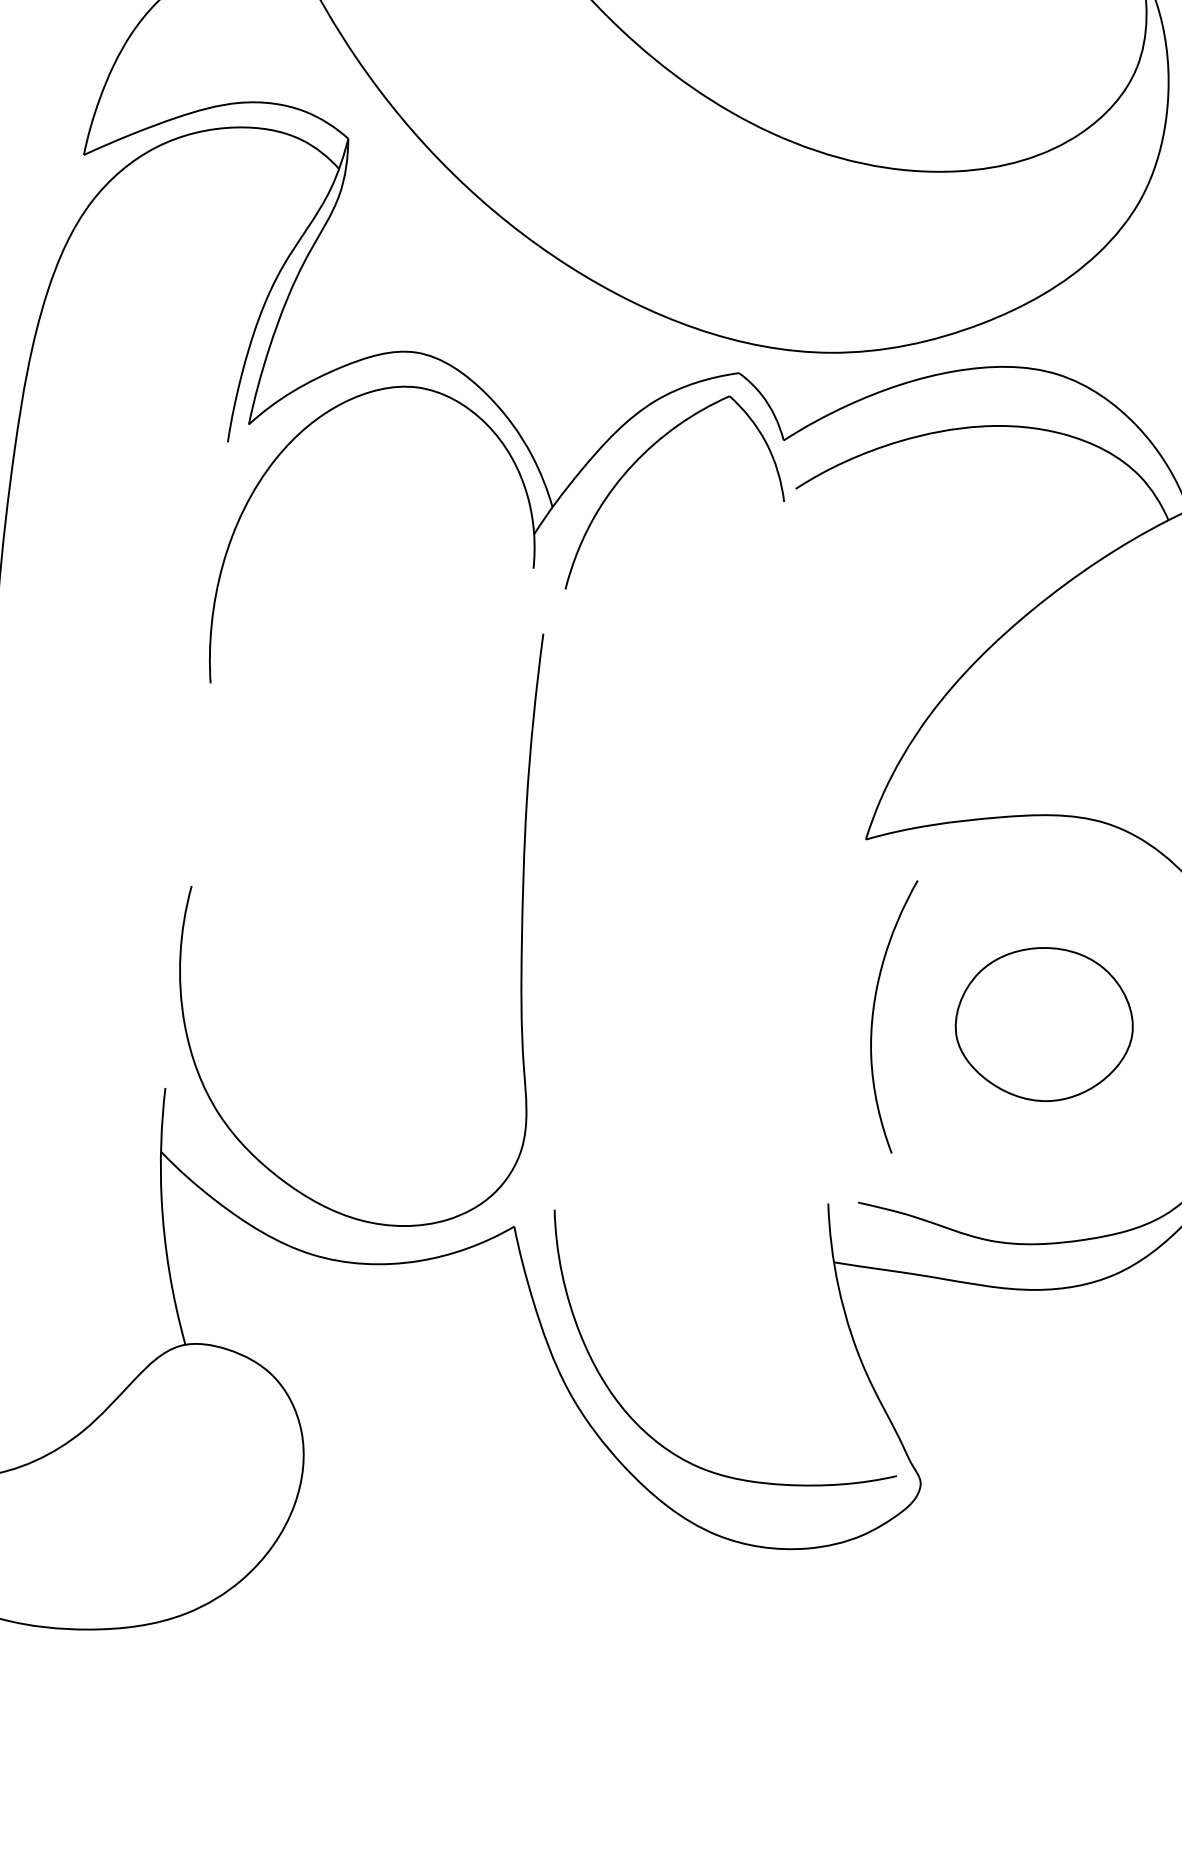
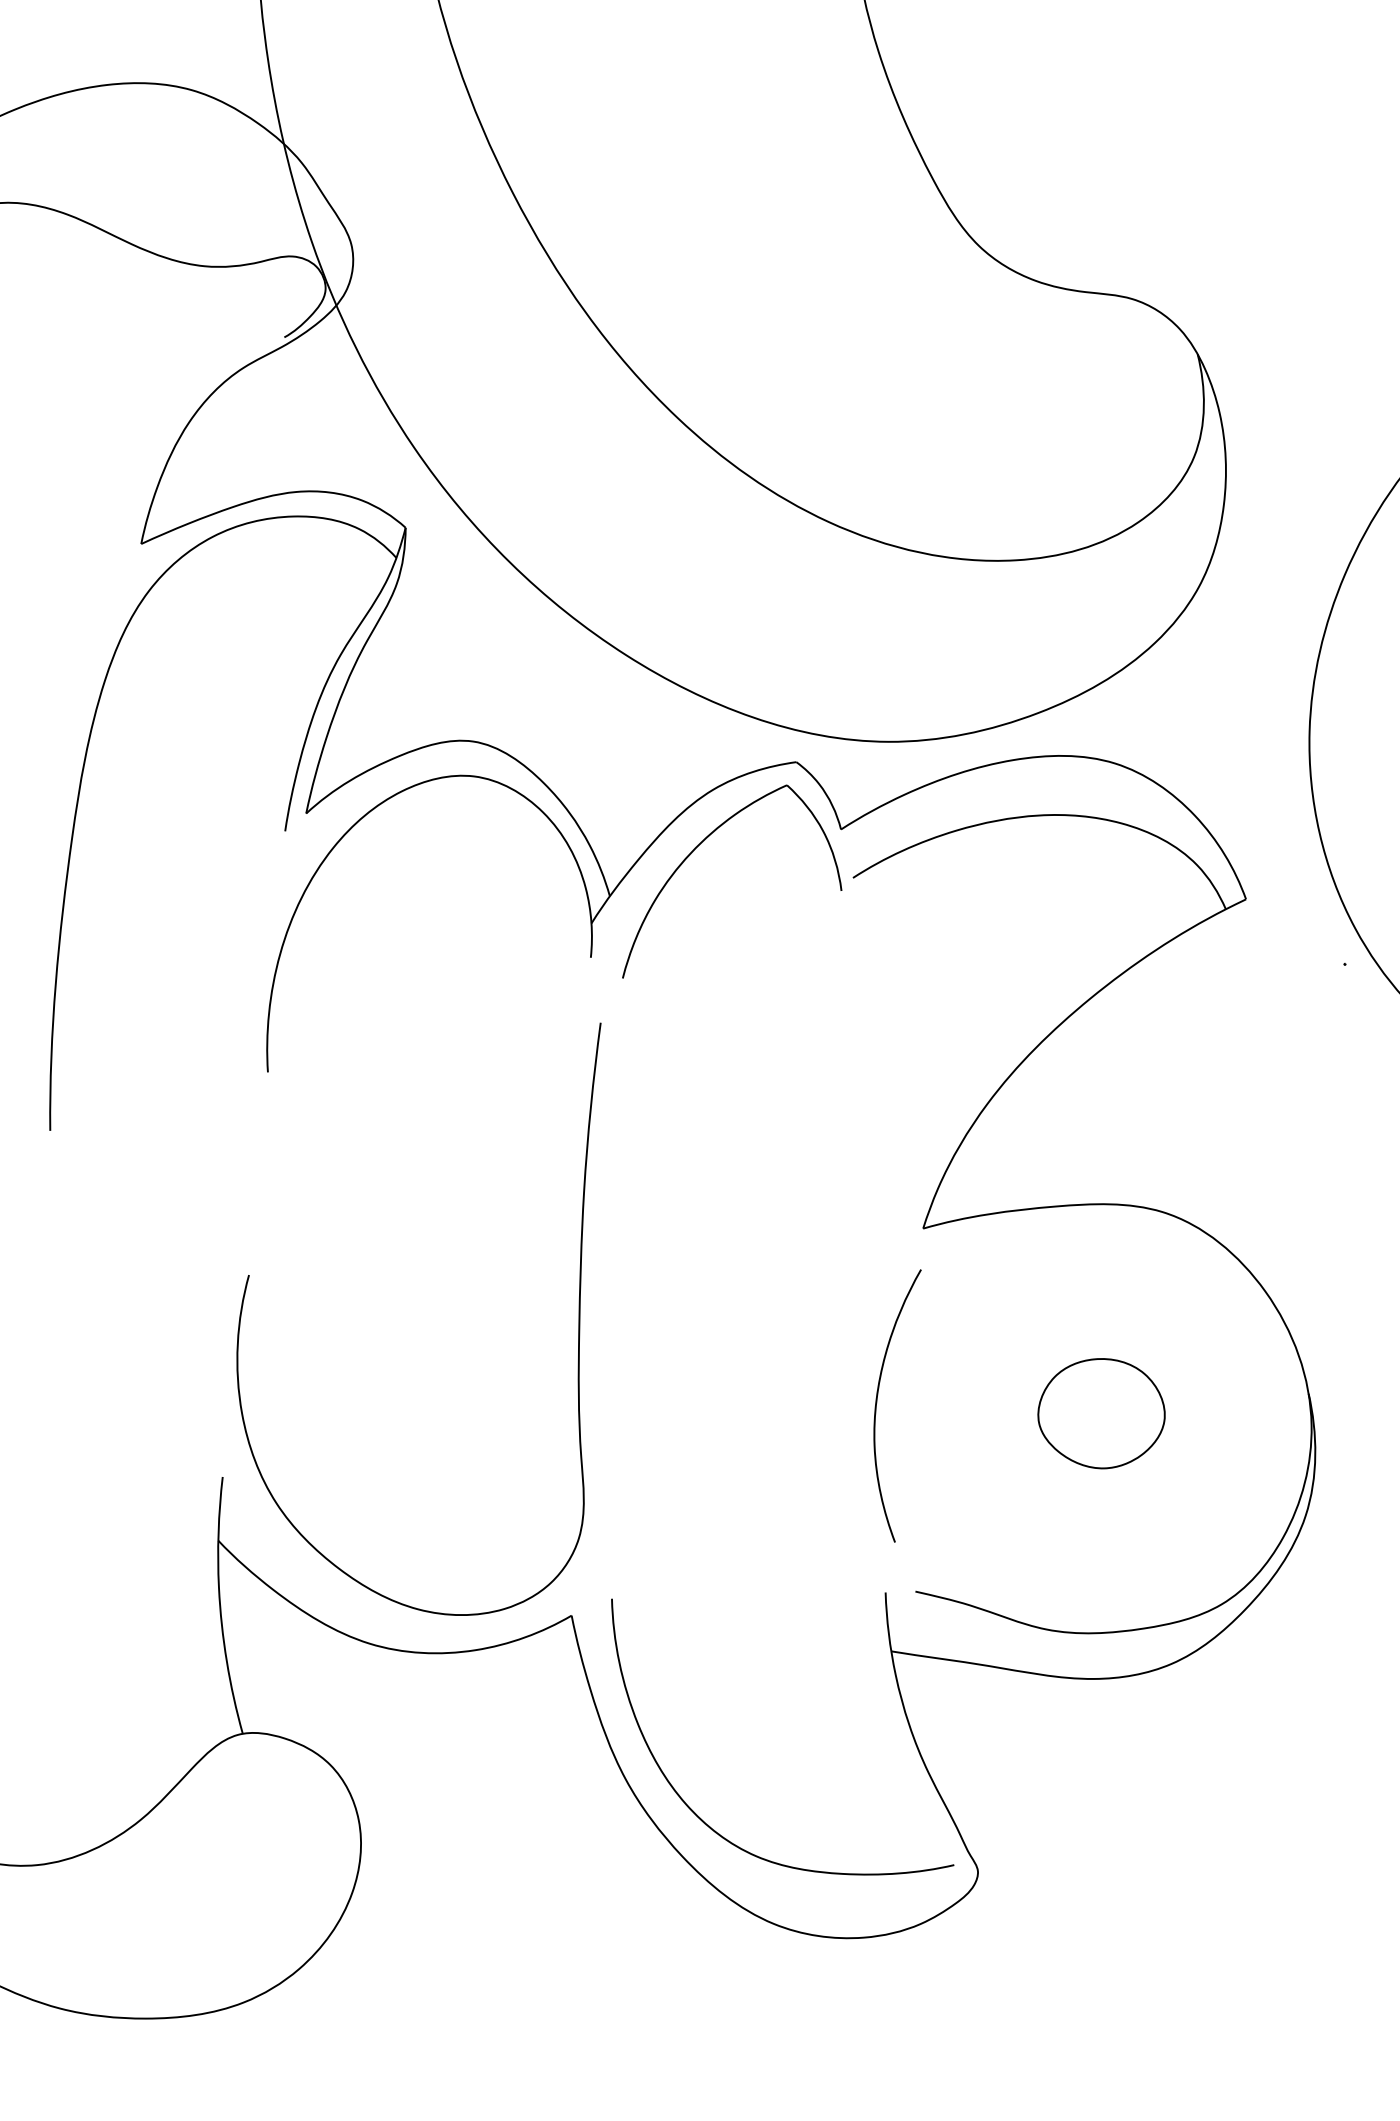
curve: (874, 1014) -> (877, 1403), moved
part: (1044, 1024) -> (1101, 1413), size x0.71

